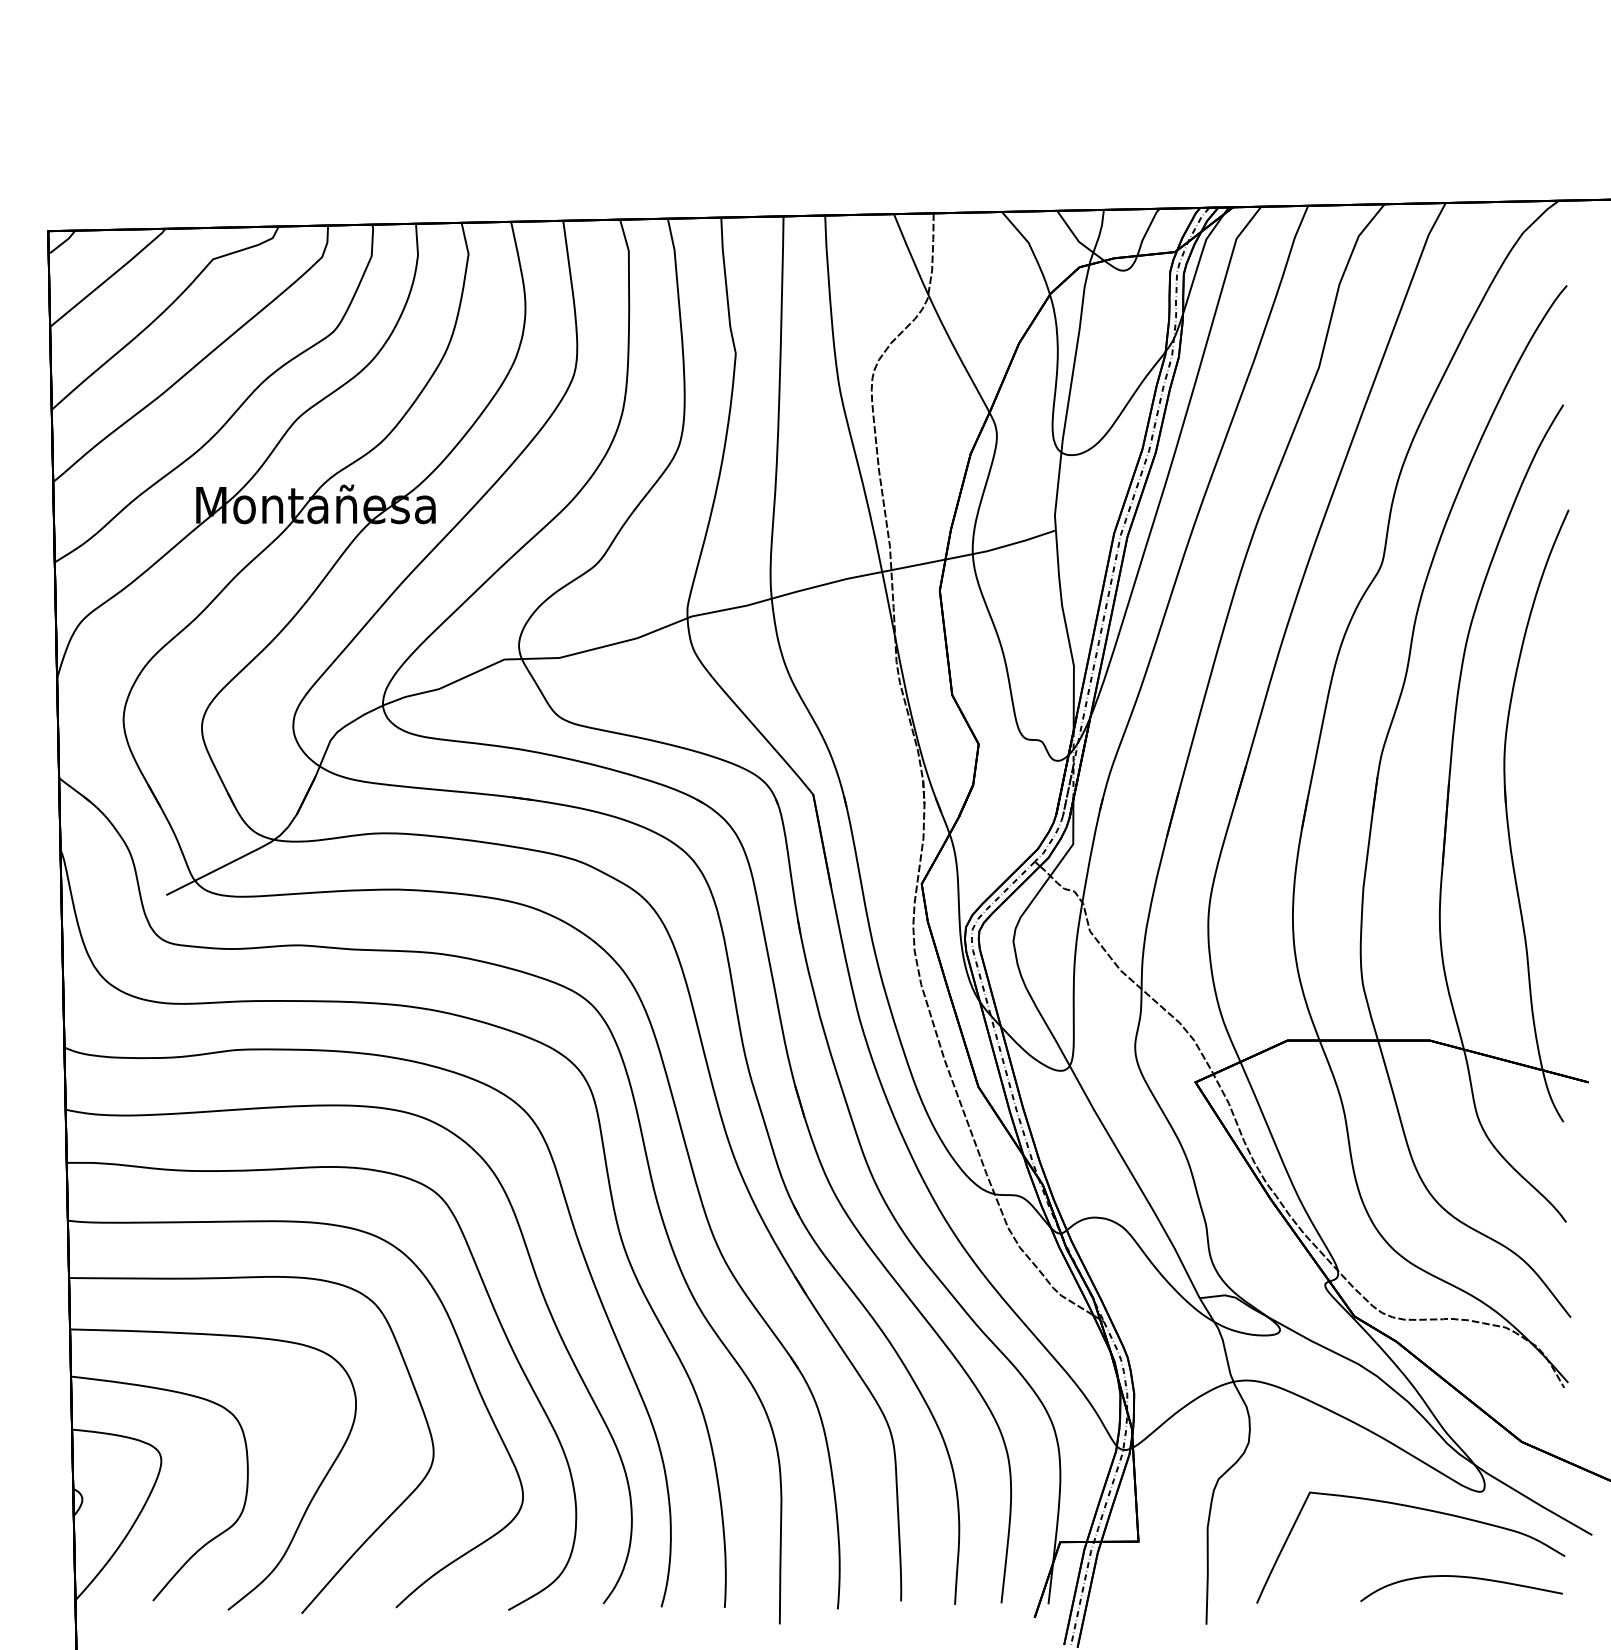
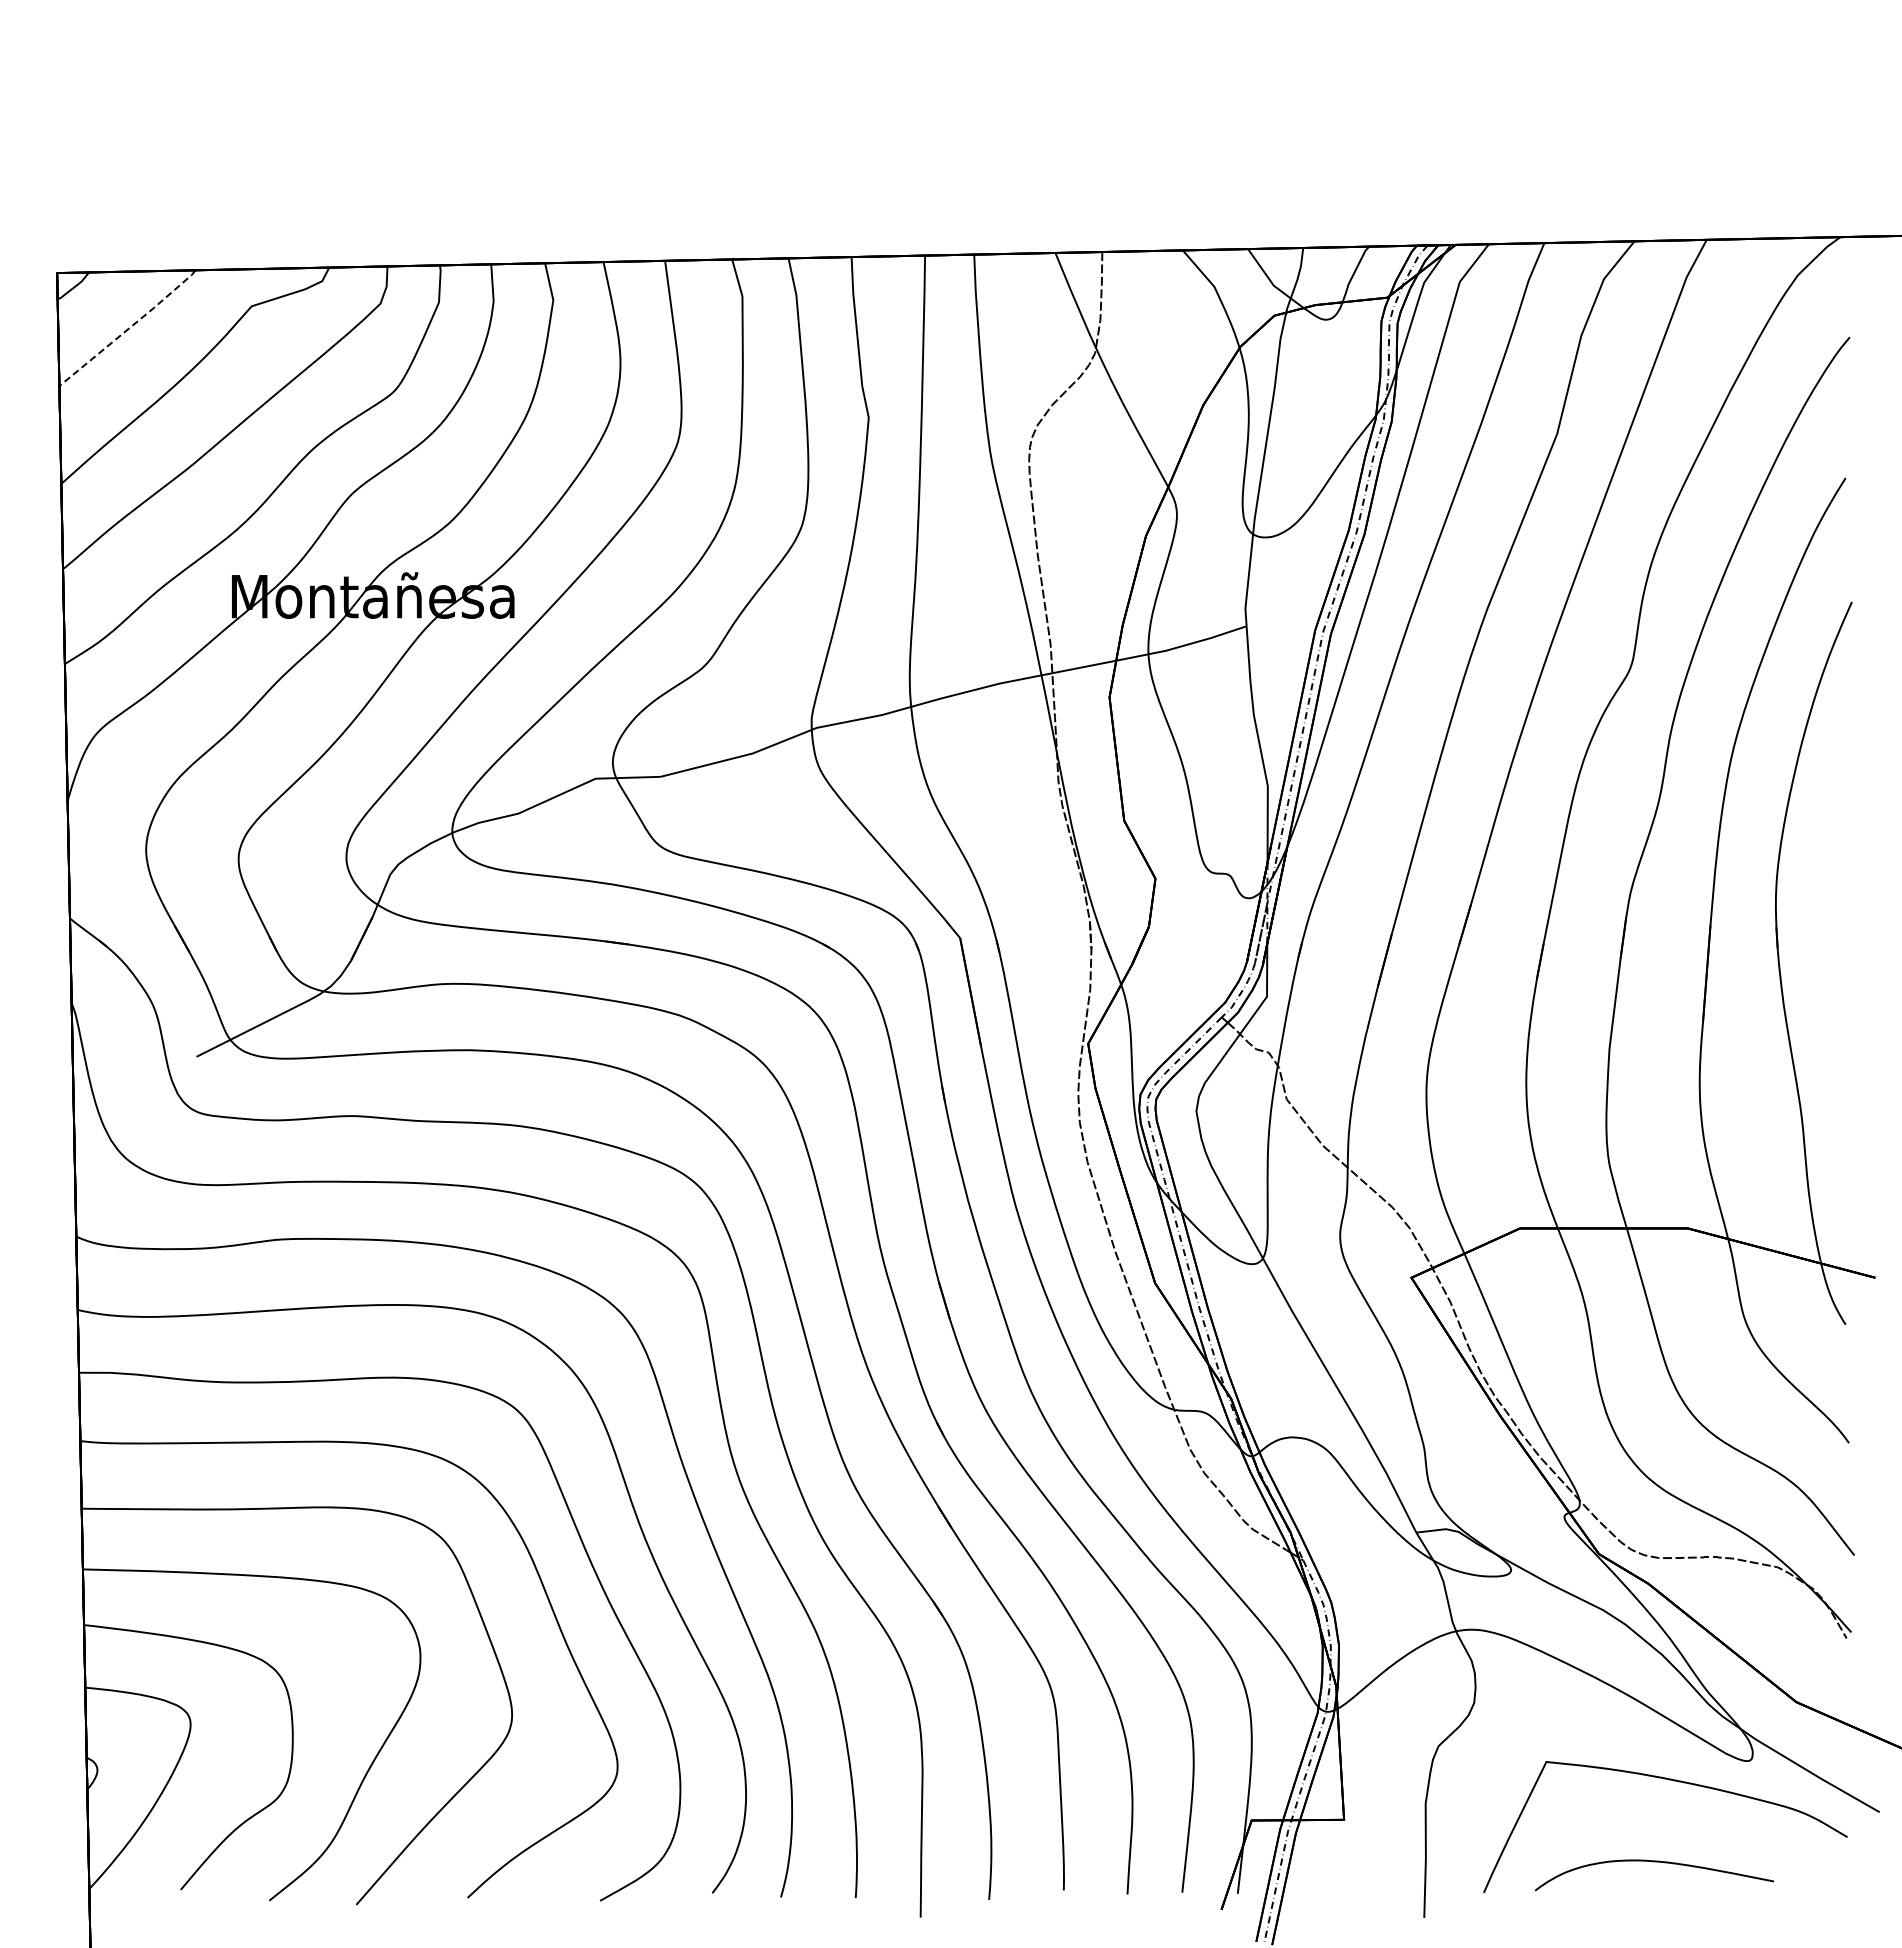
line: (109, 278) -> (129, 328), solid -> dashed
curve: (1461, 1577) -> (1654, 1862), moved

